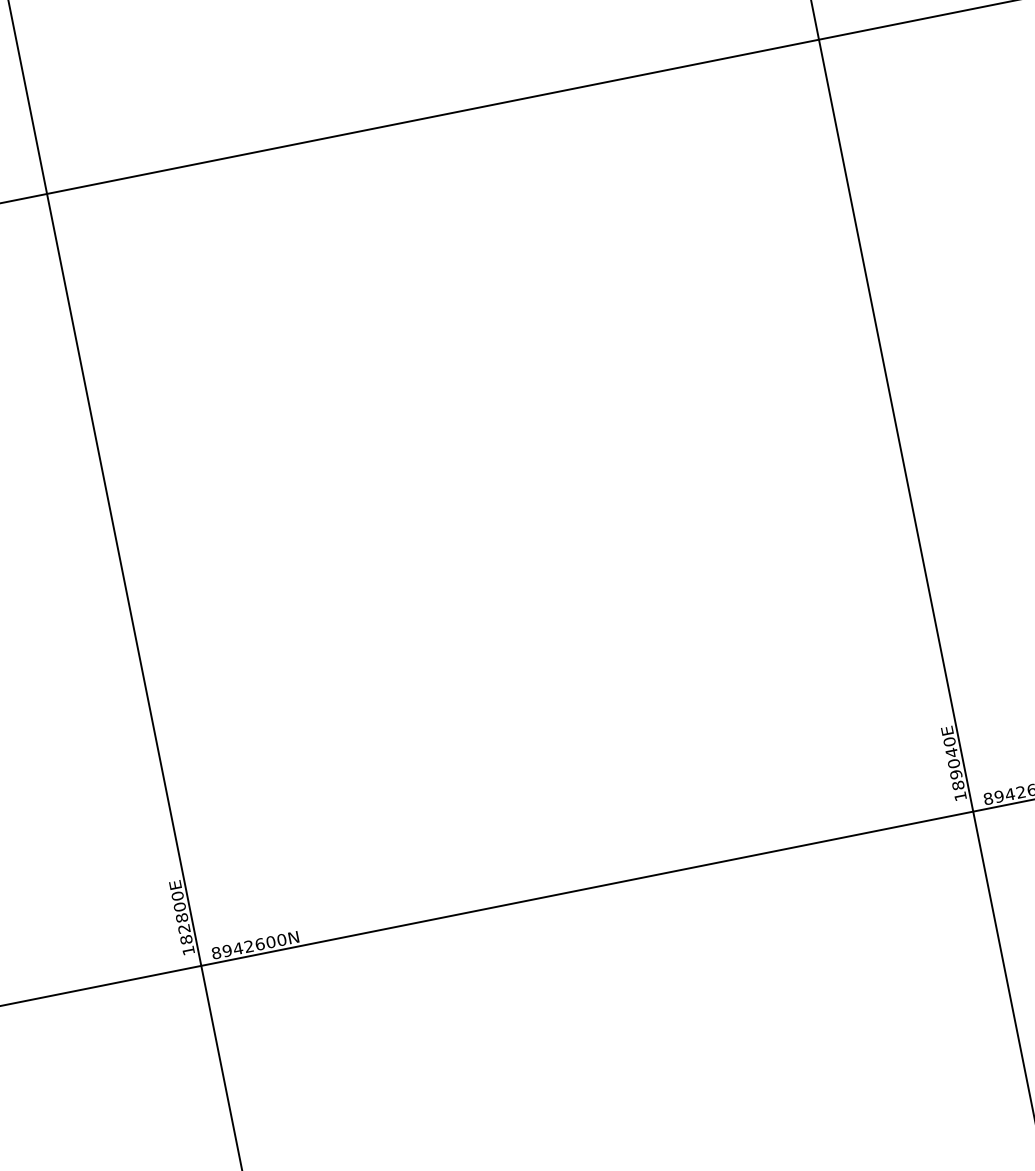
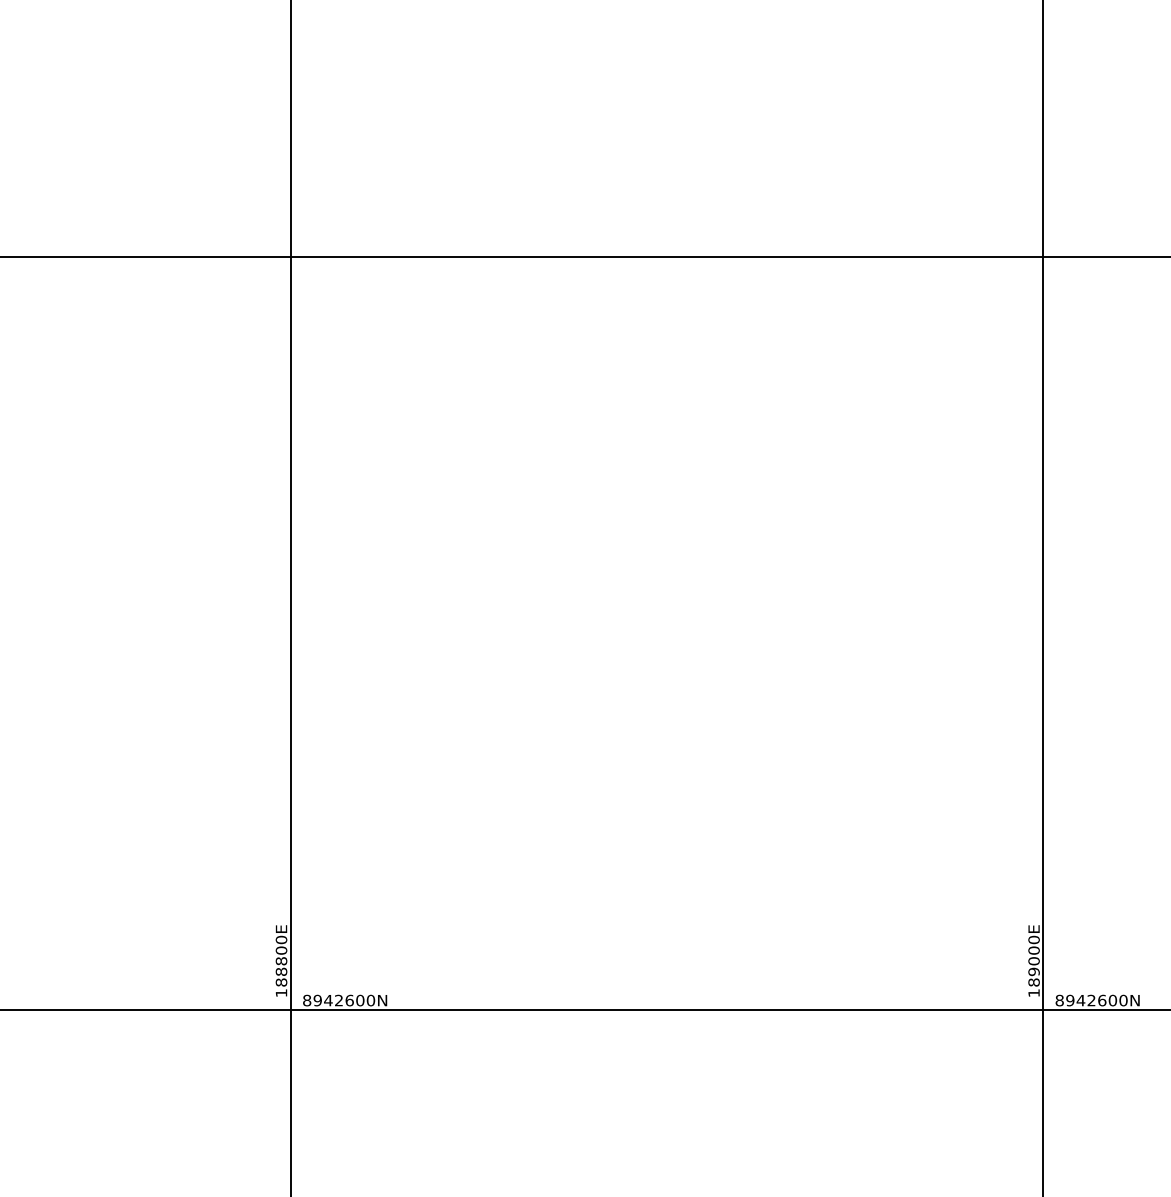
text: (951, 752) -> (1033, 950), 189040E -> 189000E
text: (184, 928) -> (281, 971), 182800E -> 188800E

